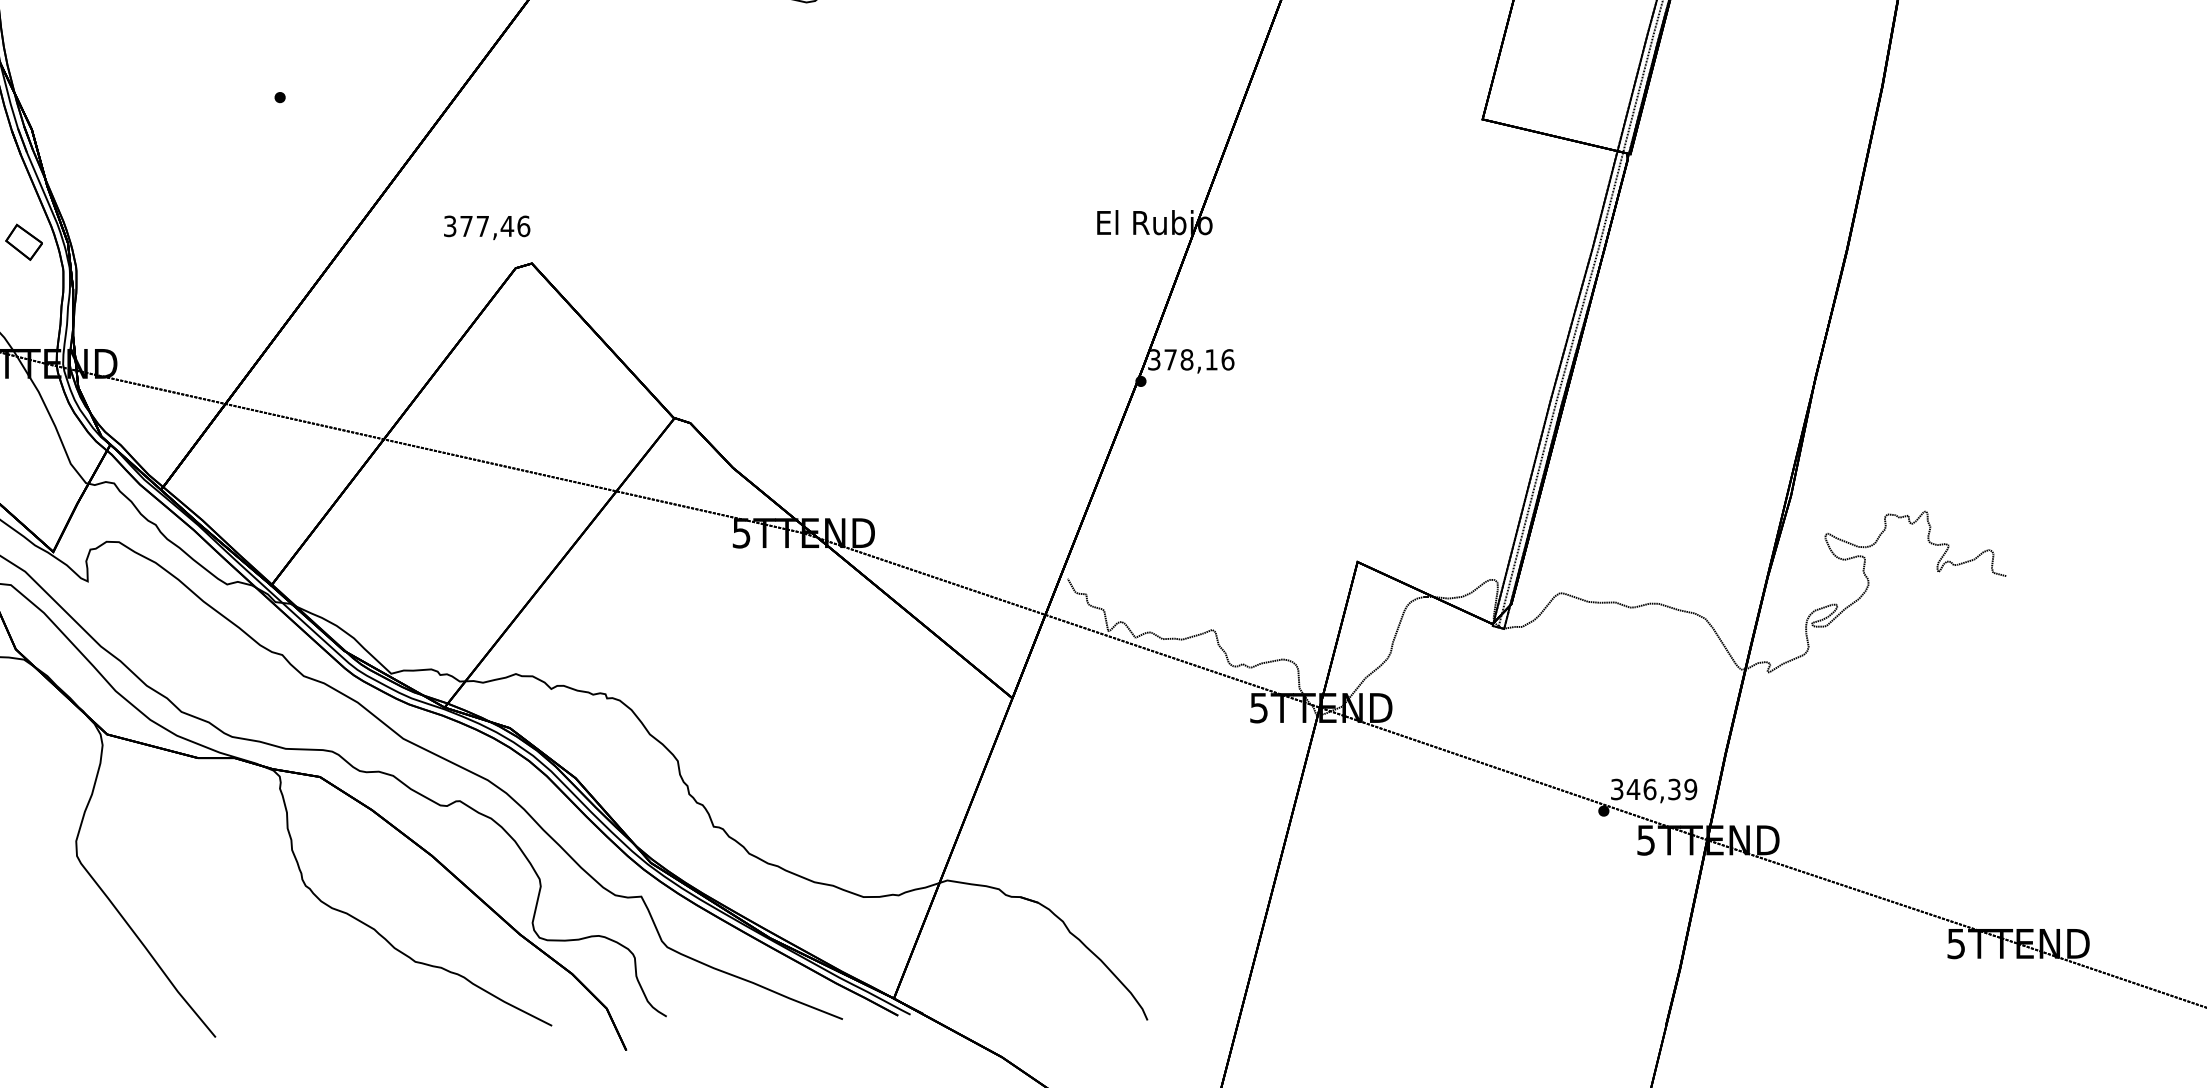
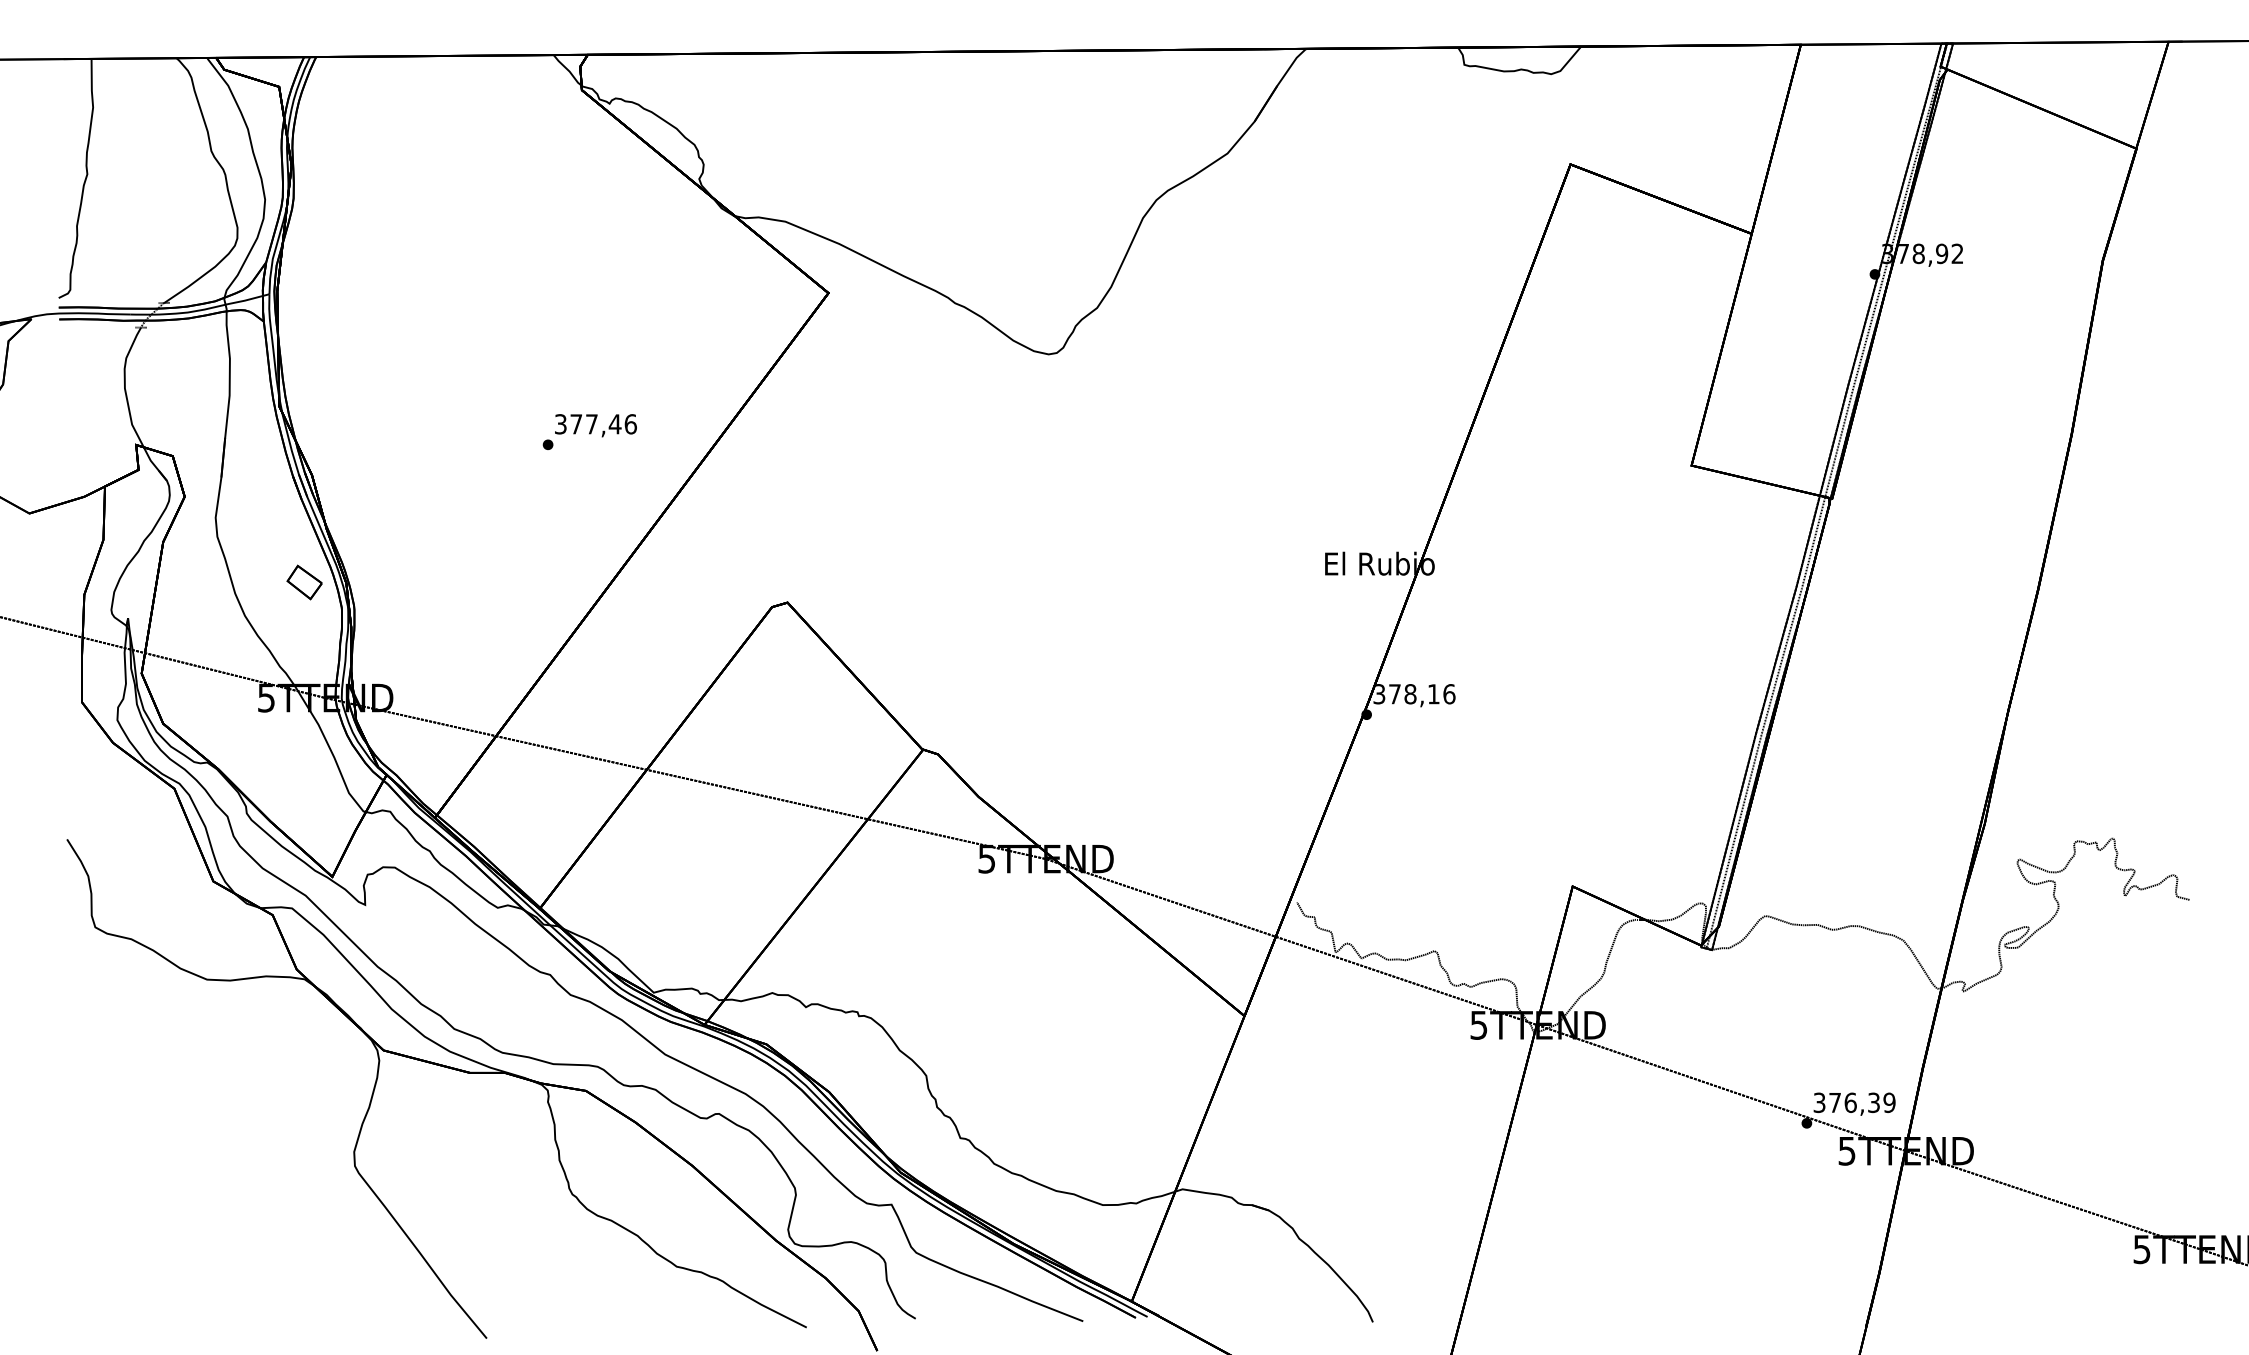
text: (486, 227) -> (595, 425), moved
text: (1632, 789) -> (1834, 1102), 346,39 -> 376,39

